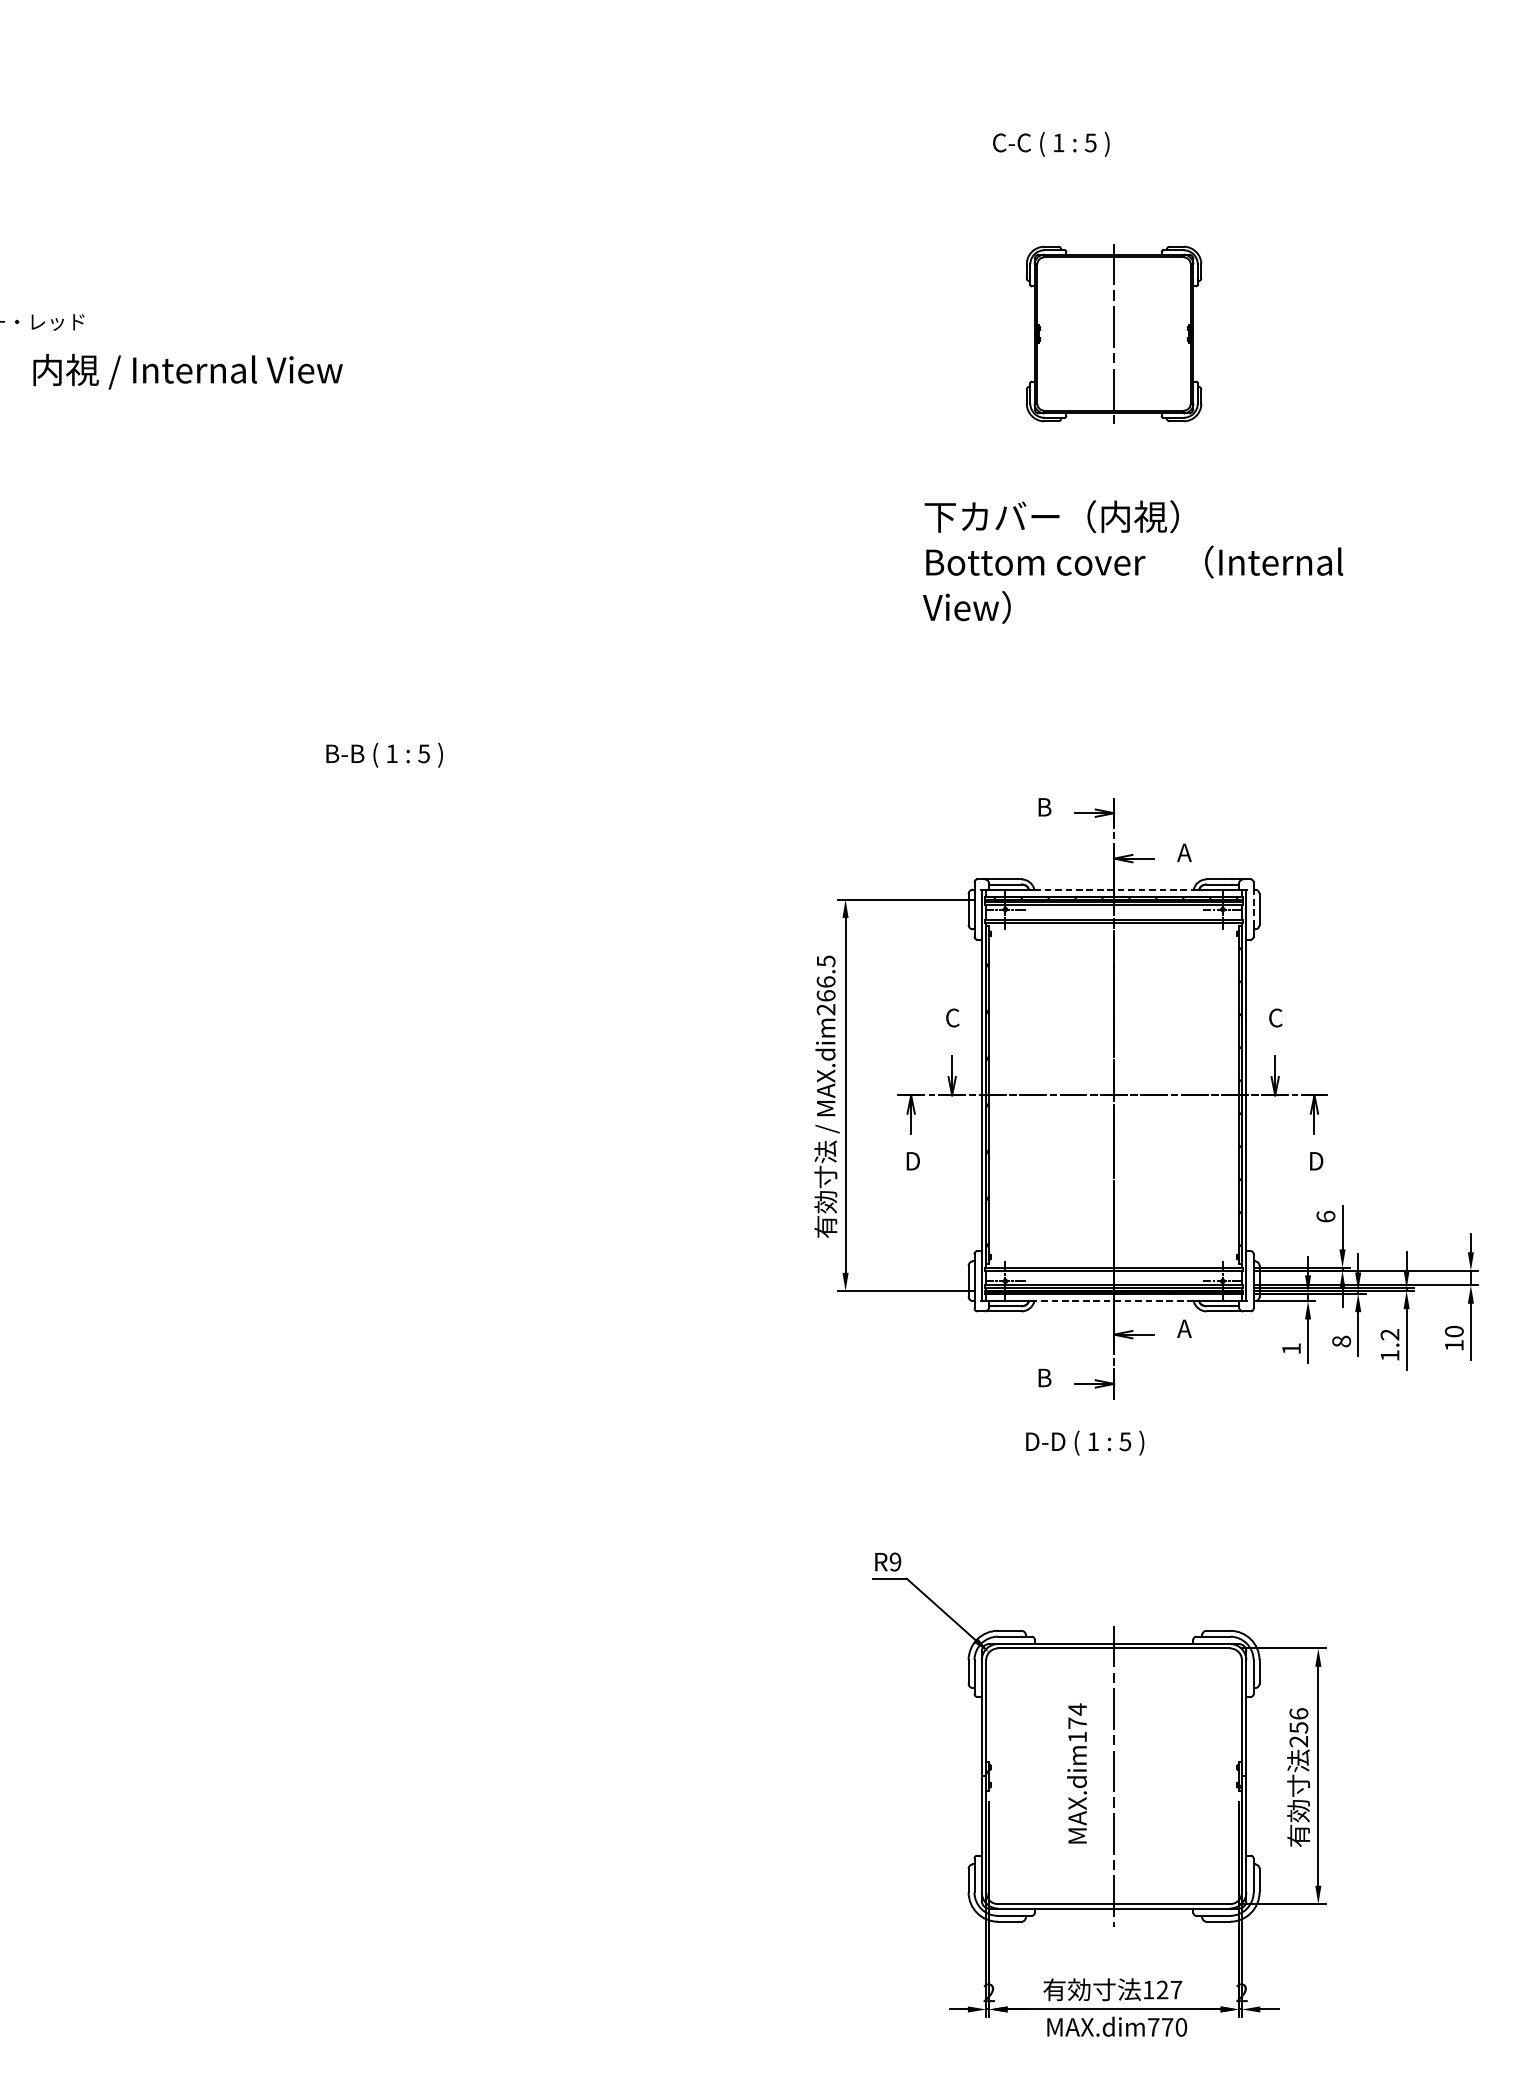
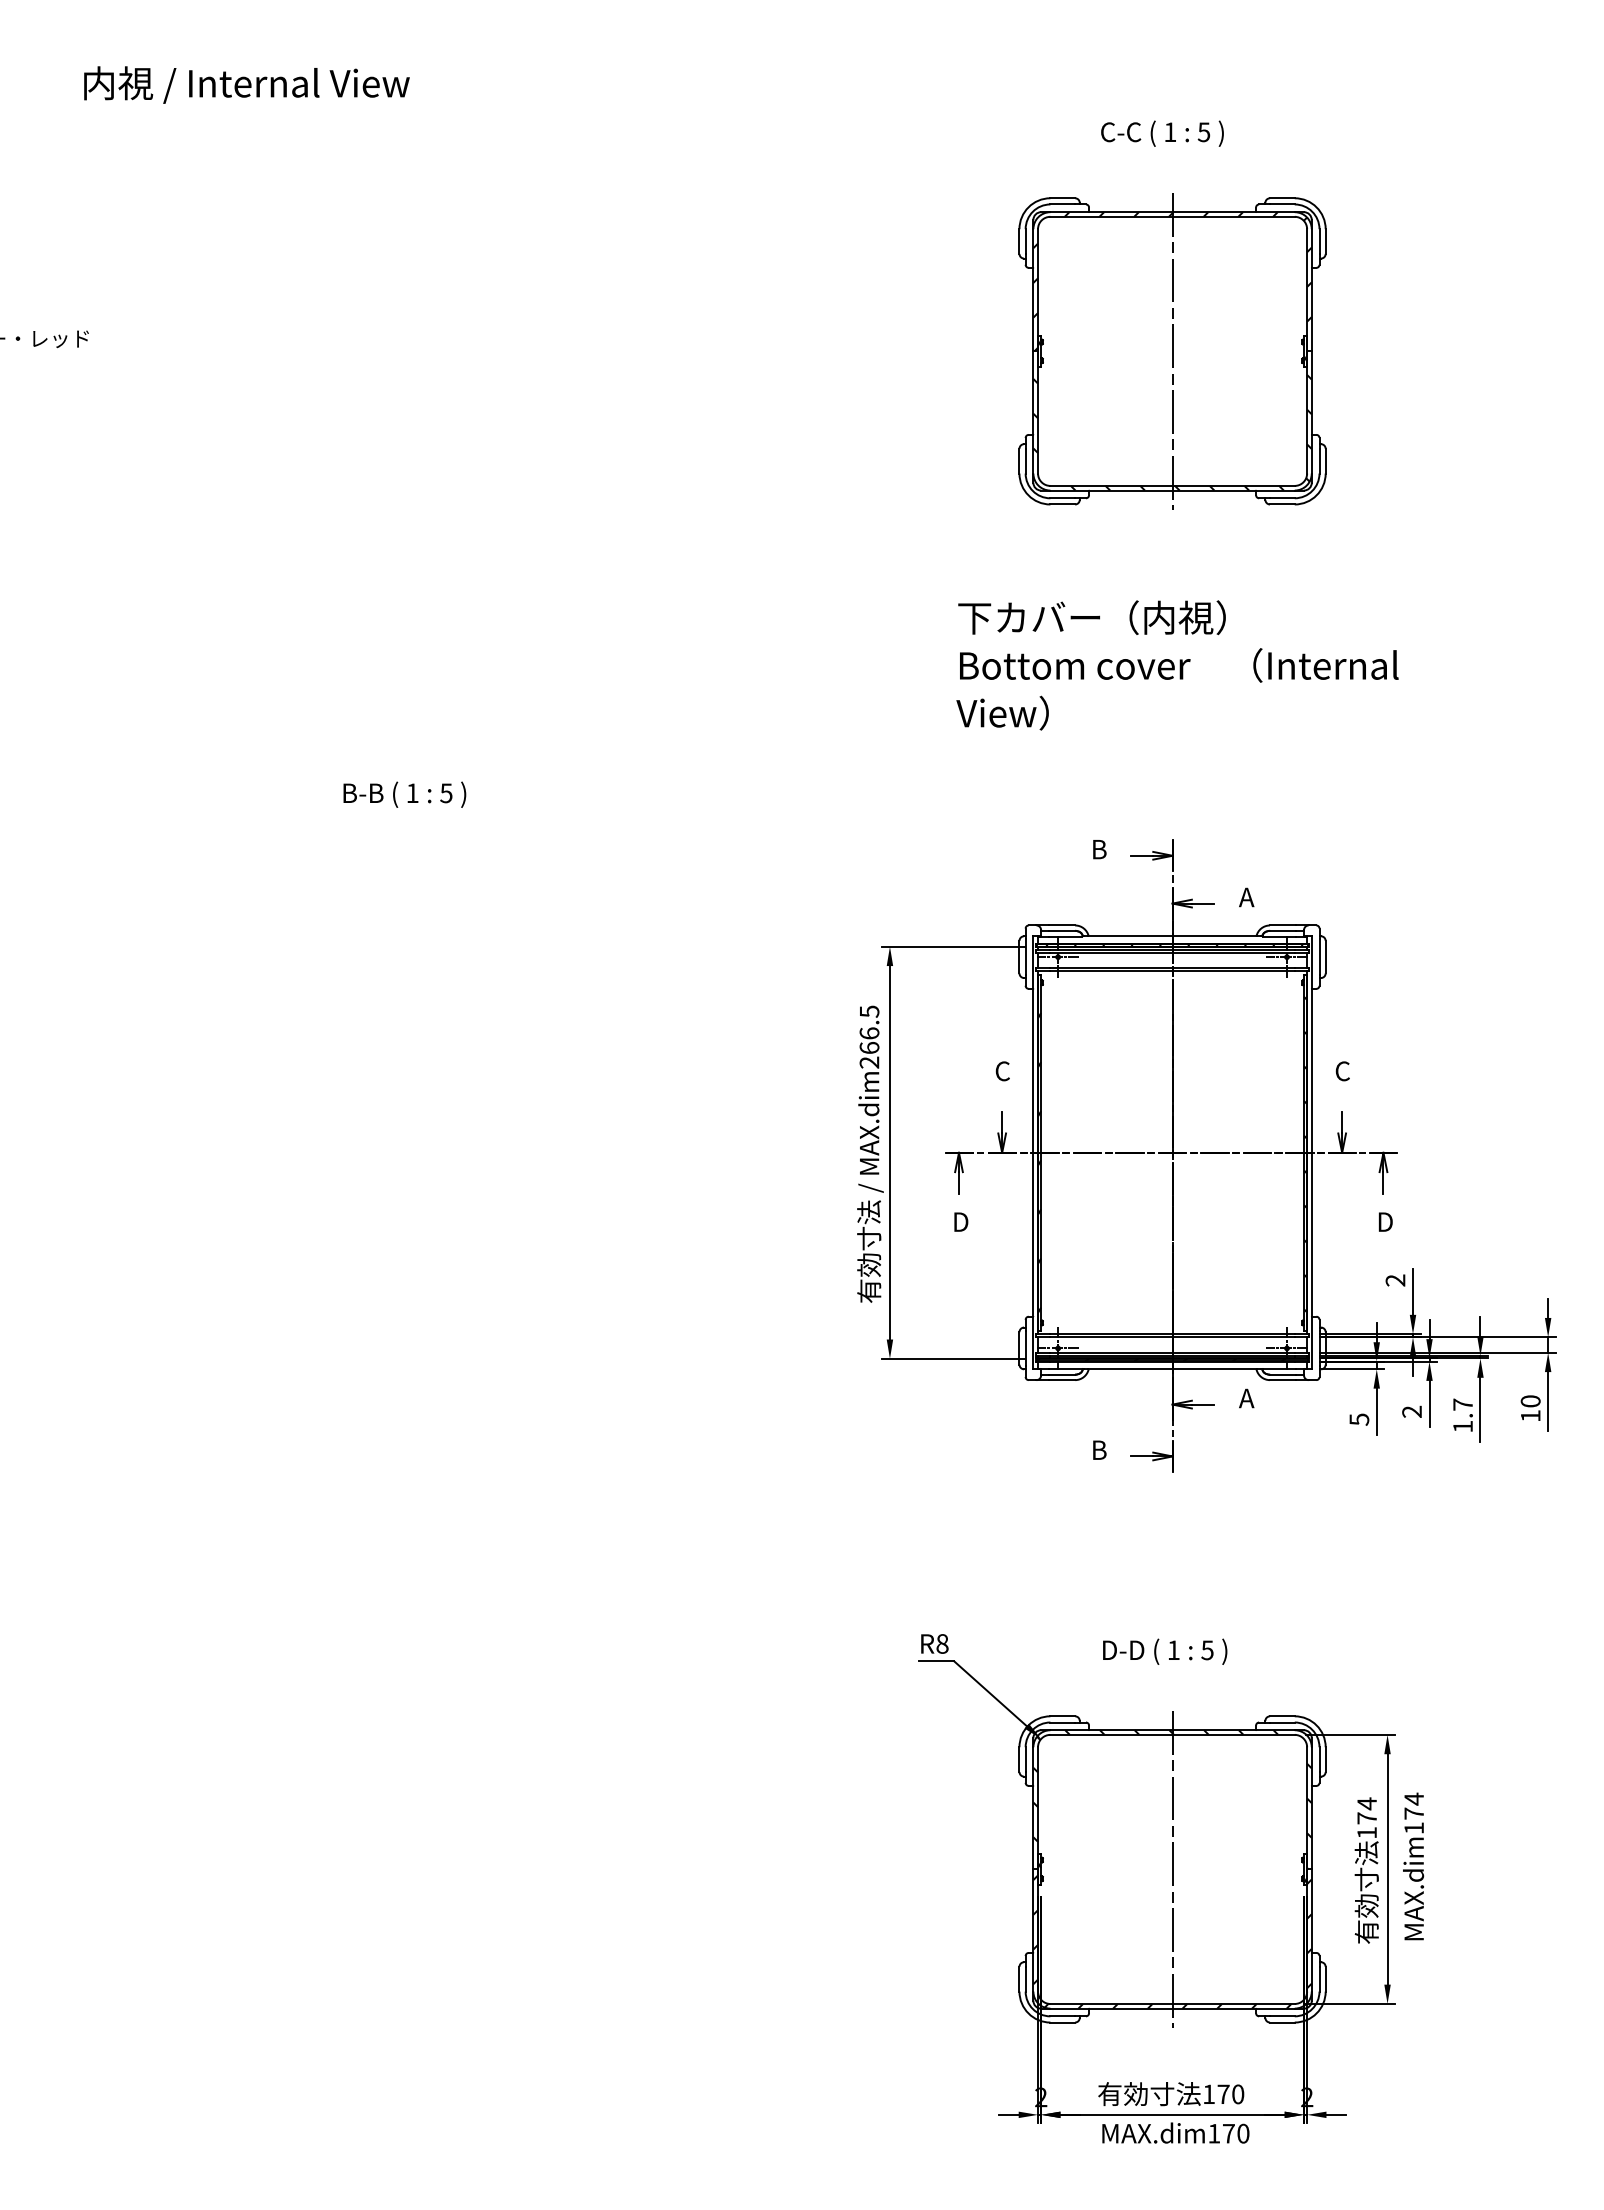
text: (1051, 144) -> (1162, 133), moved
part: (1114, 334) -> (1172, 351), size x1.67
text: (187, 371) -> (246, 84), moved
text: (1133, 562) -> (1177, 665), moved
line: (1114, 889) -> (1173, 936), dashed -> solid
line: (1253, 909) -> (1319, 957), dashed -> solid
text: (1325, 1216) -> (1395, 1280), 6 -> 2
line: (1114, 1301) -> (1172, 1369), dashed -> solid
text: (1389, 1334) -> (1462, 1404), 1.2 -> 1.7
text: (1342, 1341) -> (1412, 1411), 8 -> 2
text: (1291, 1348) -> (1359, 1419), 1 -> 5
text: (1085, 1442) -> (1165, 1651), moved
text: (895, 1561) -> (942, 1643), R9 -> R8
hatch: (1114, 1709) -> (1172, 1799), added
text: (1298, 1726) -> (1366, 1817), 256 -> 174
text: (1076, 1773) -> (1413, 1866), moved
hatch: (1114, 1844) -> (1172, 1941), added
text: (1169, 1990) -> (1230, 2094), 127 -> 170
text: (1153, 2027) -> (1214, 2133), MAX.dim770 -> MAX.dim170

